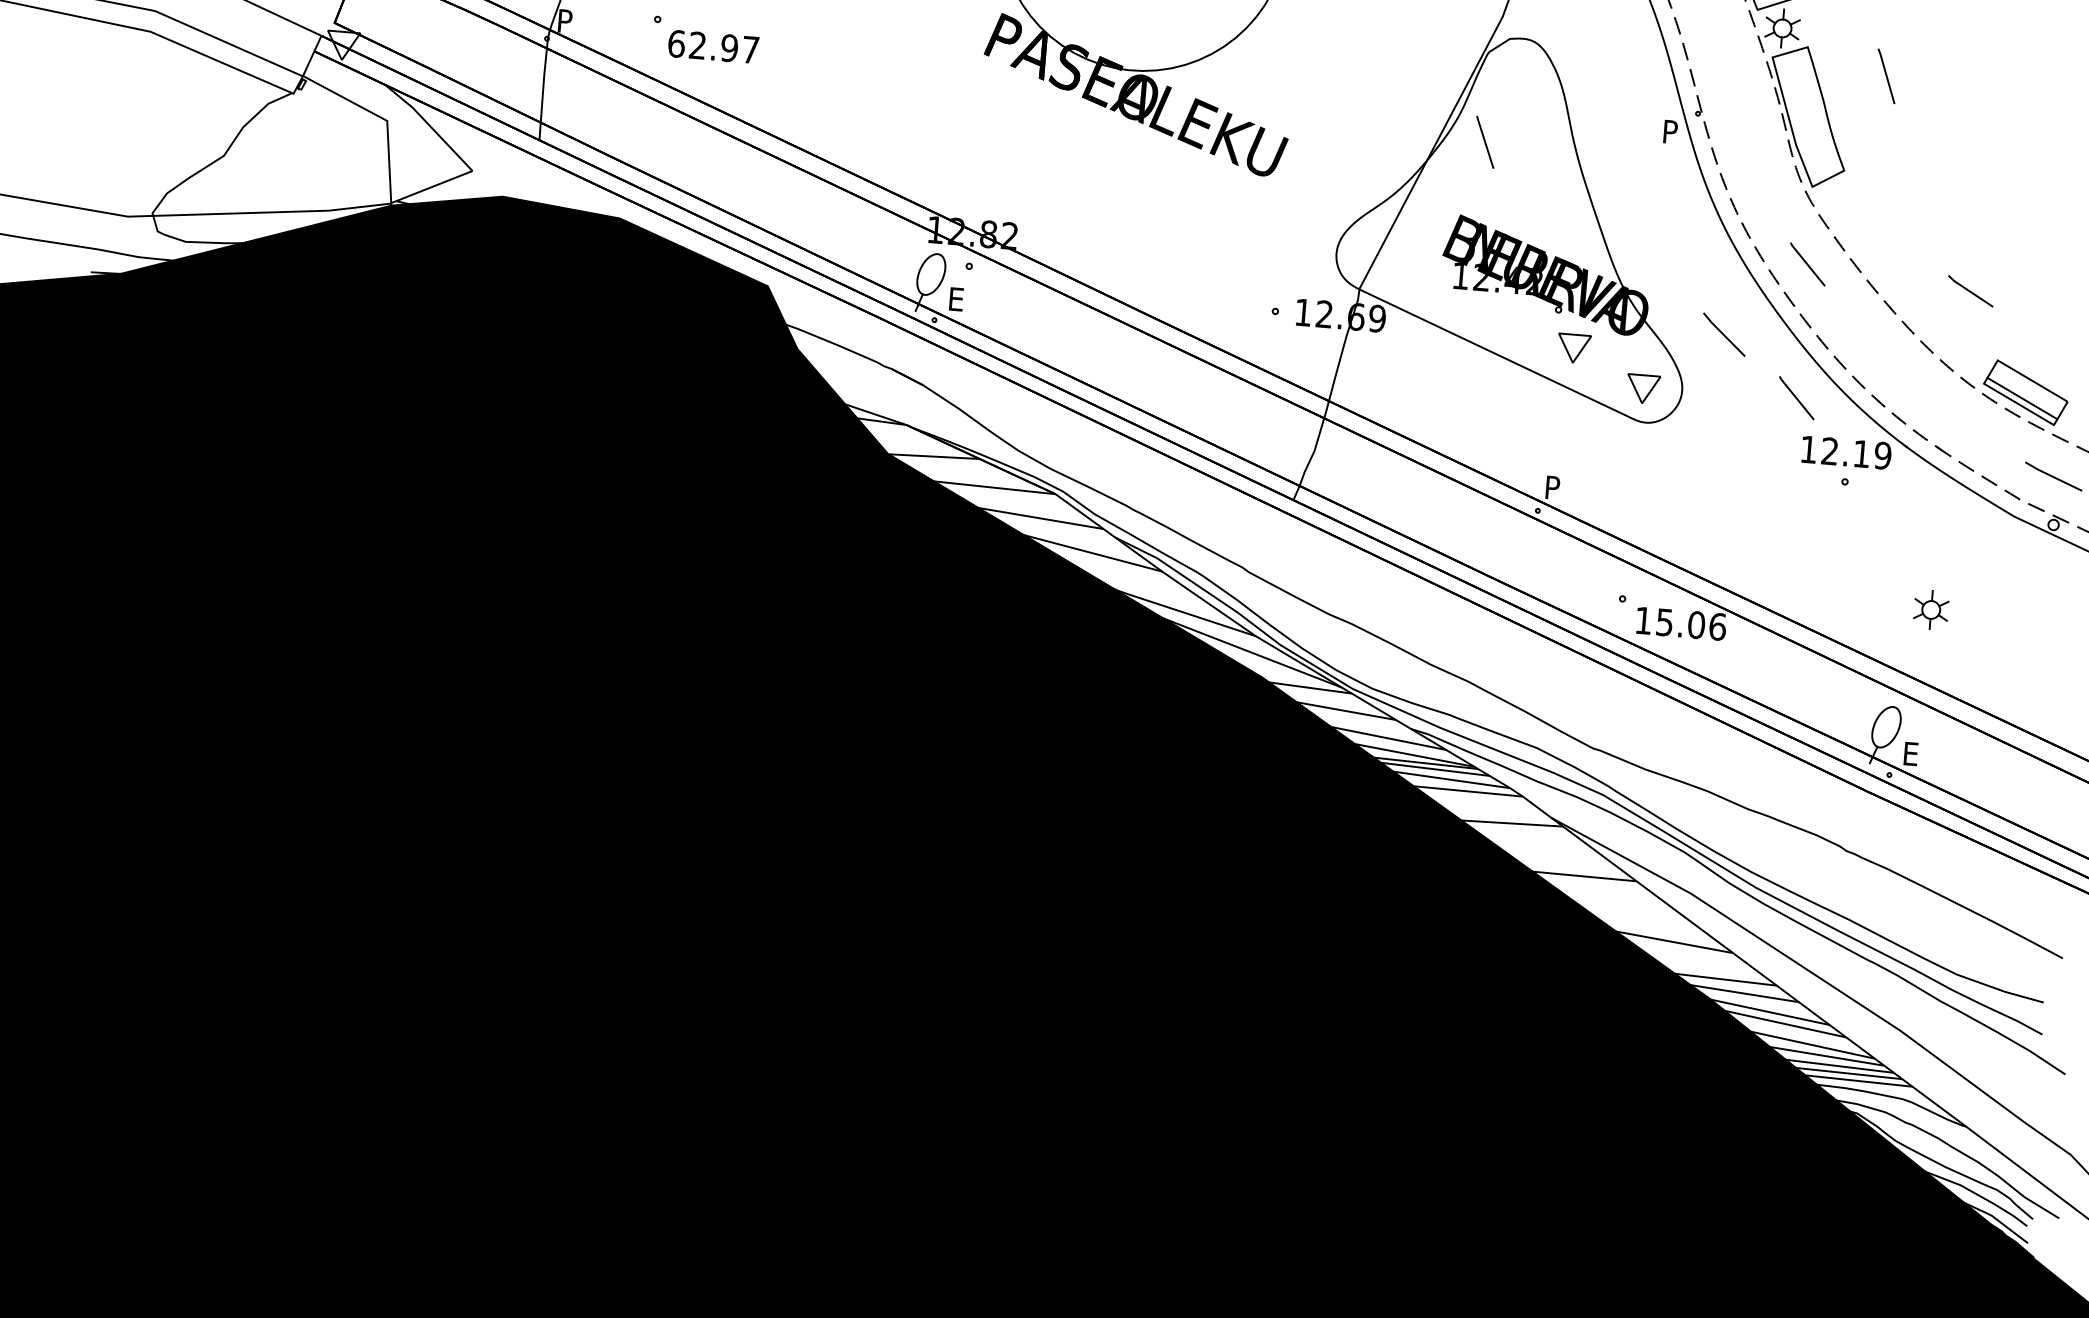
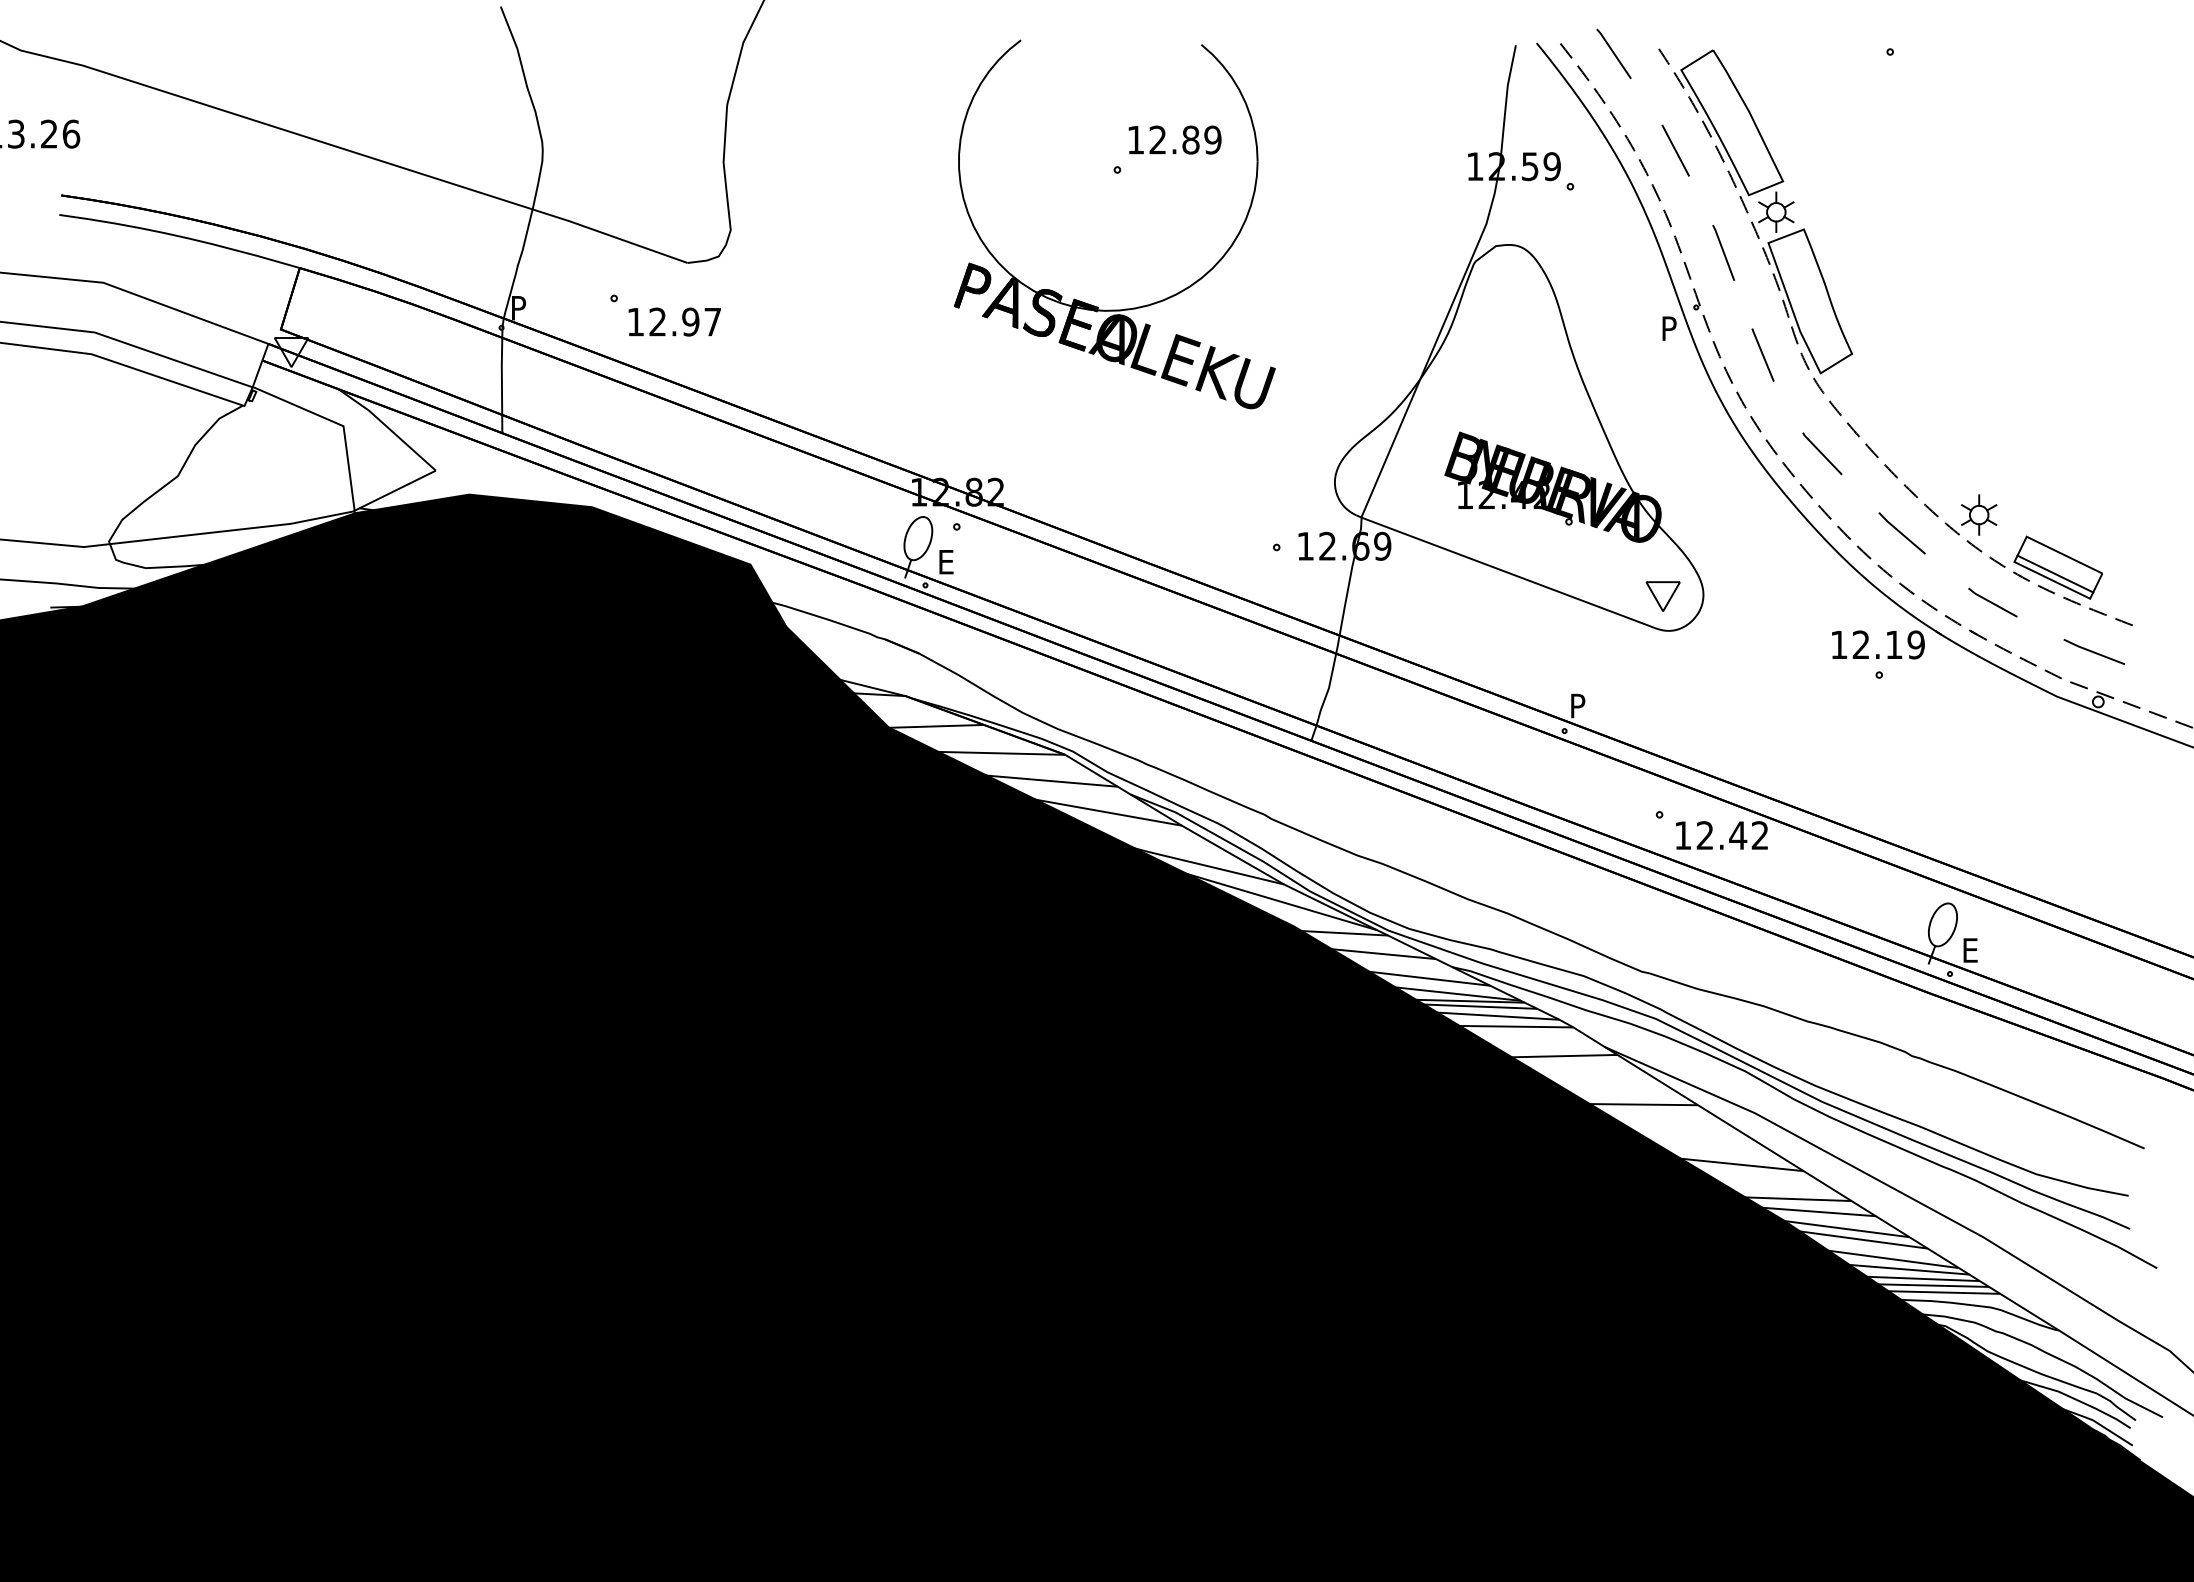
text: (676, 43) -> (635, 321), 62.97 -> 12.97
line: (1886, 75) -> (1723, 252), moved
line: (1484, 141) -> (1762, 354), moved
line: (1970, 291) -> (1992, 602), moved
line: (1723, 334) -> (1901, 533), moved
part: (1573, 348) -> (1587, 560), removed
line: (1796, 397) -> (1822, 592), removed
part: (1931, 609) -> (1979, 514), moved
text: (1691, 624) -> (1732, 835), 15.06 -> 12.42

